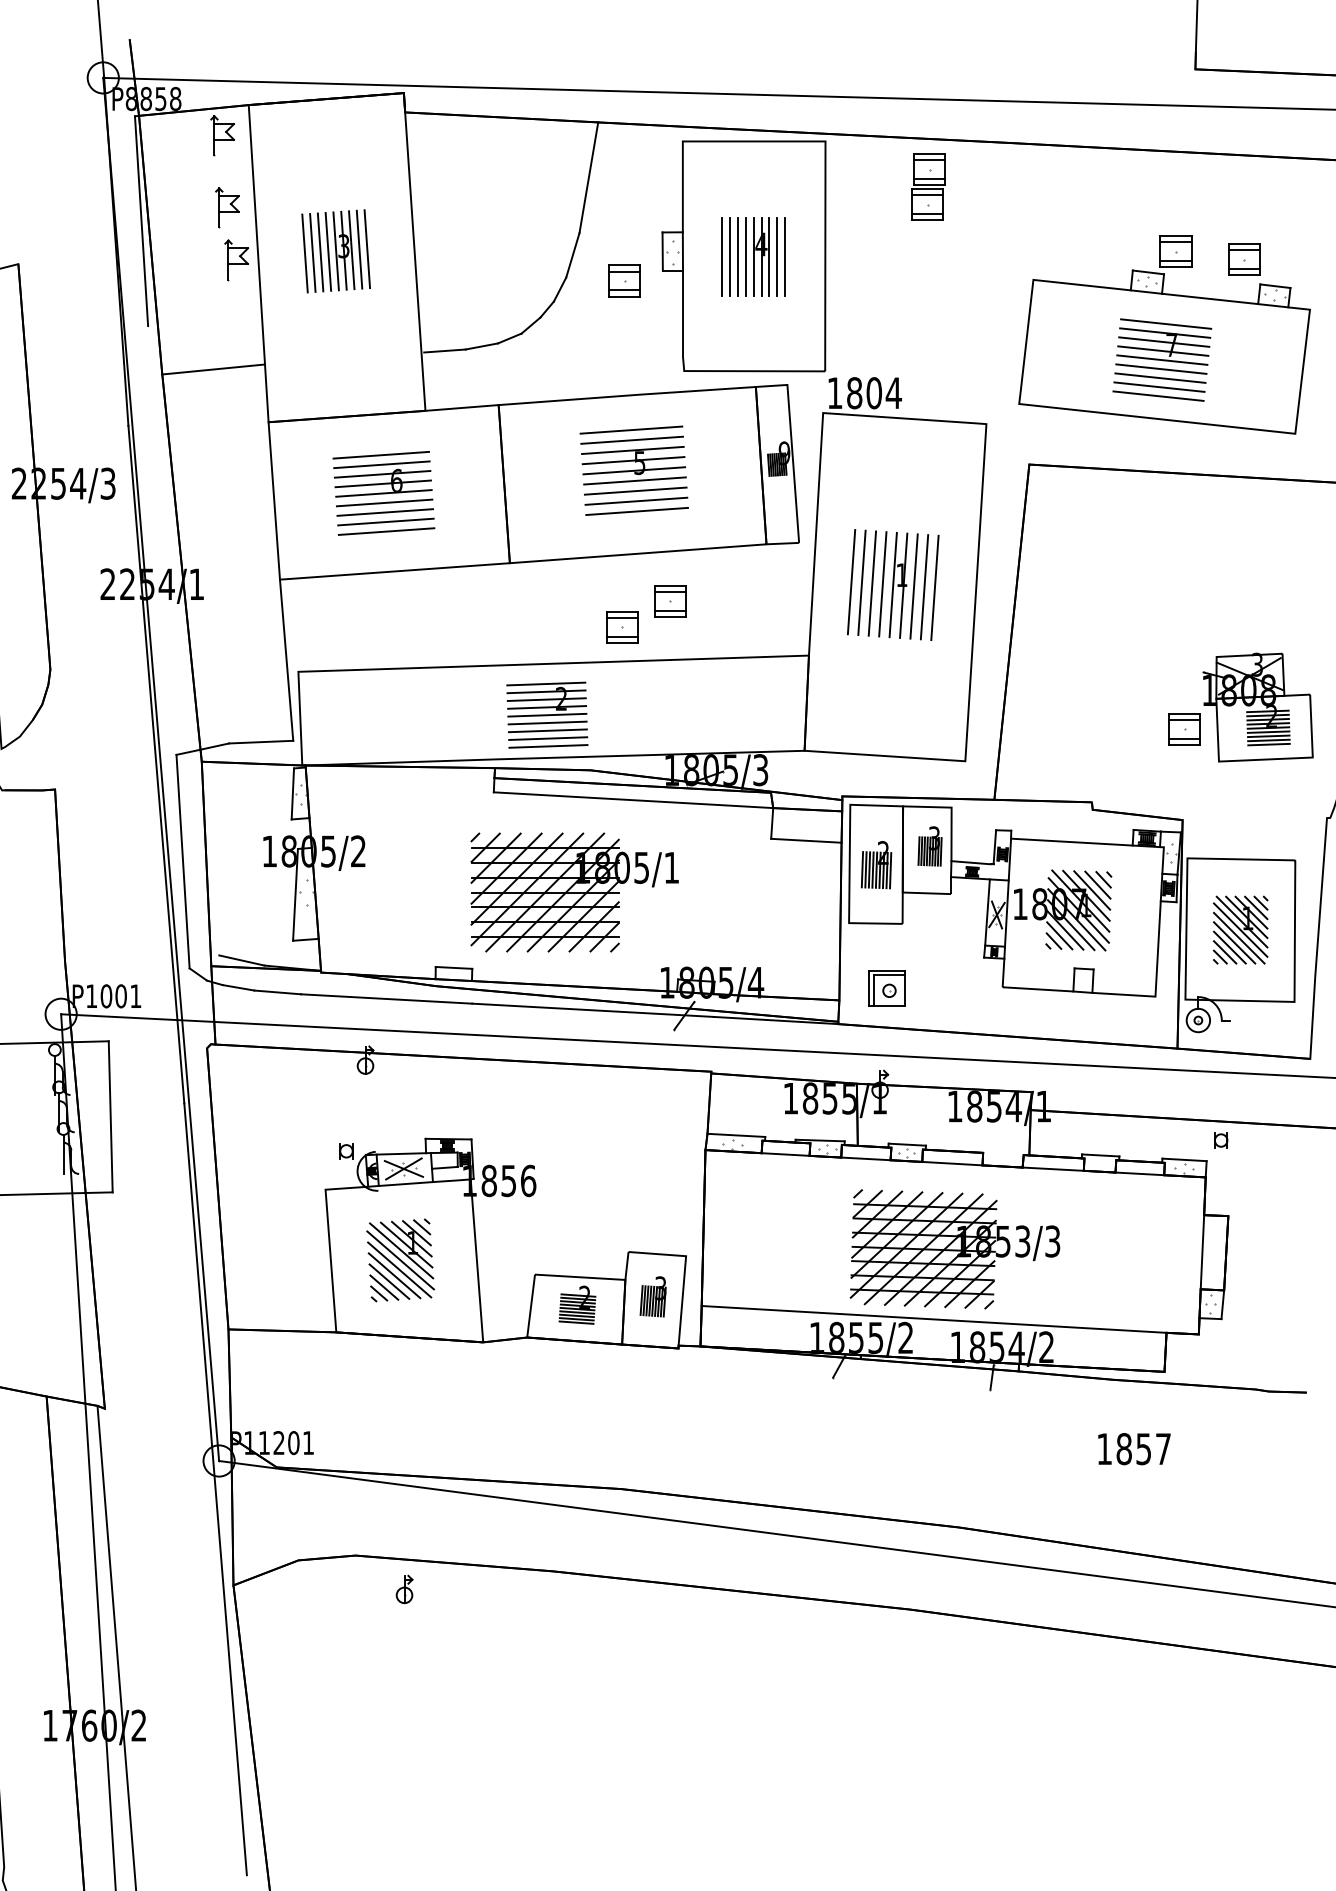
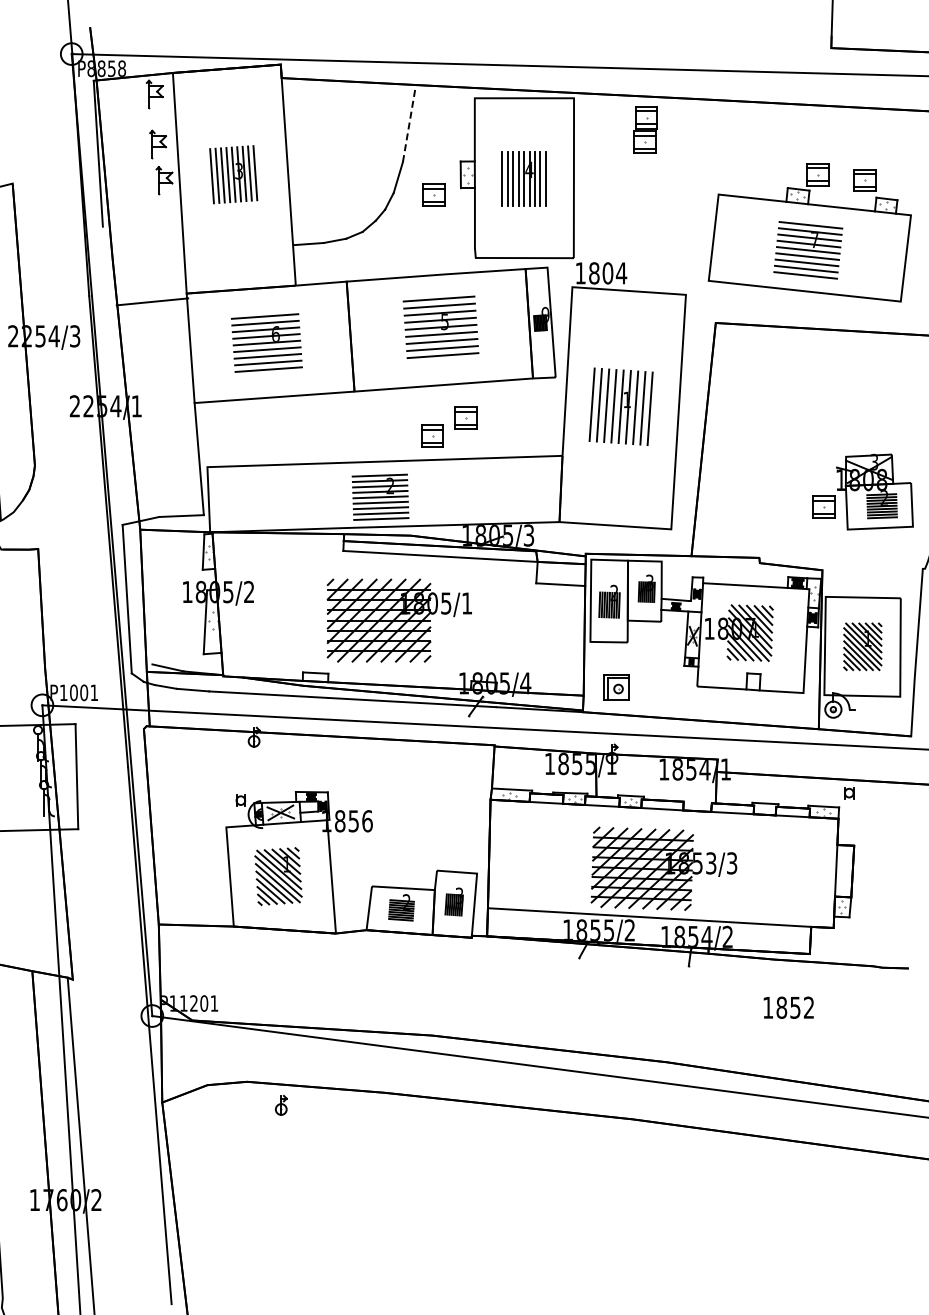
line: (588, 177) -> (409, 123), solid -> dashed
line: (213, 368) -> (152, 301), moved
text: (1162, 1448) -> (808, 1007), 1857 -> 1852

